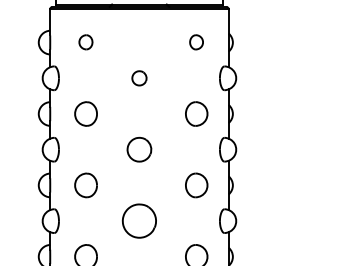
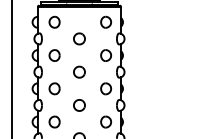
part: (85, 40) -> (54, 21), size x1.67
part: (195, 40) -> (105, 21), size x1.67
part: (139, 77) -> (79, 38), size x1.67
part: (139, 221) -> (79, 105), size x0.71

